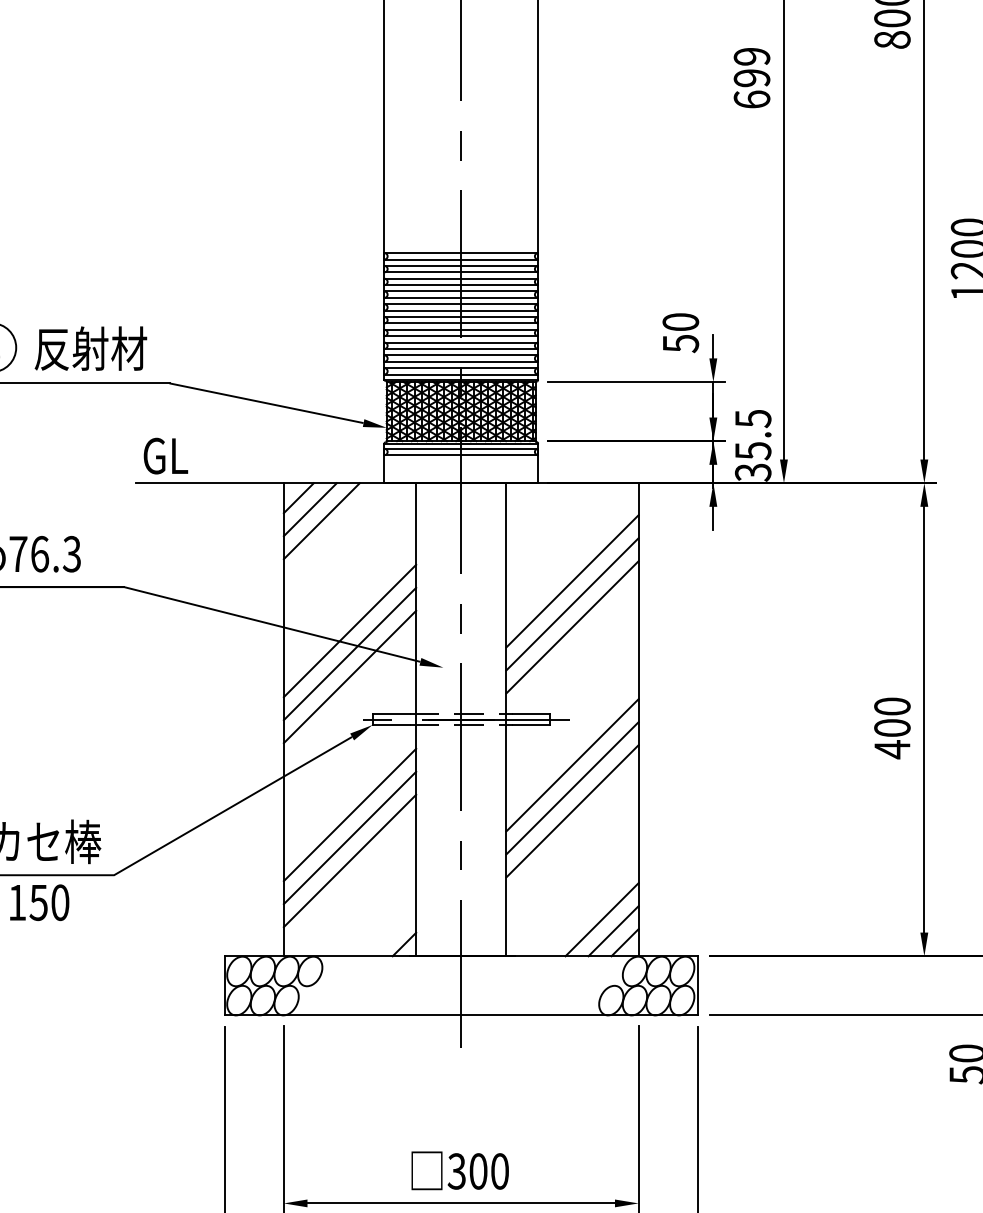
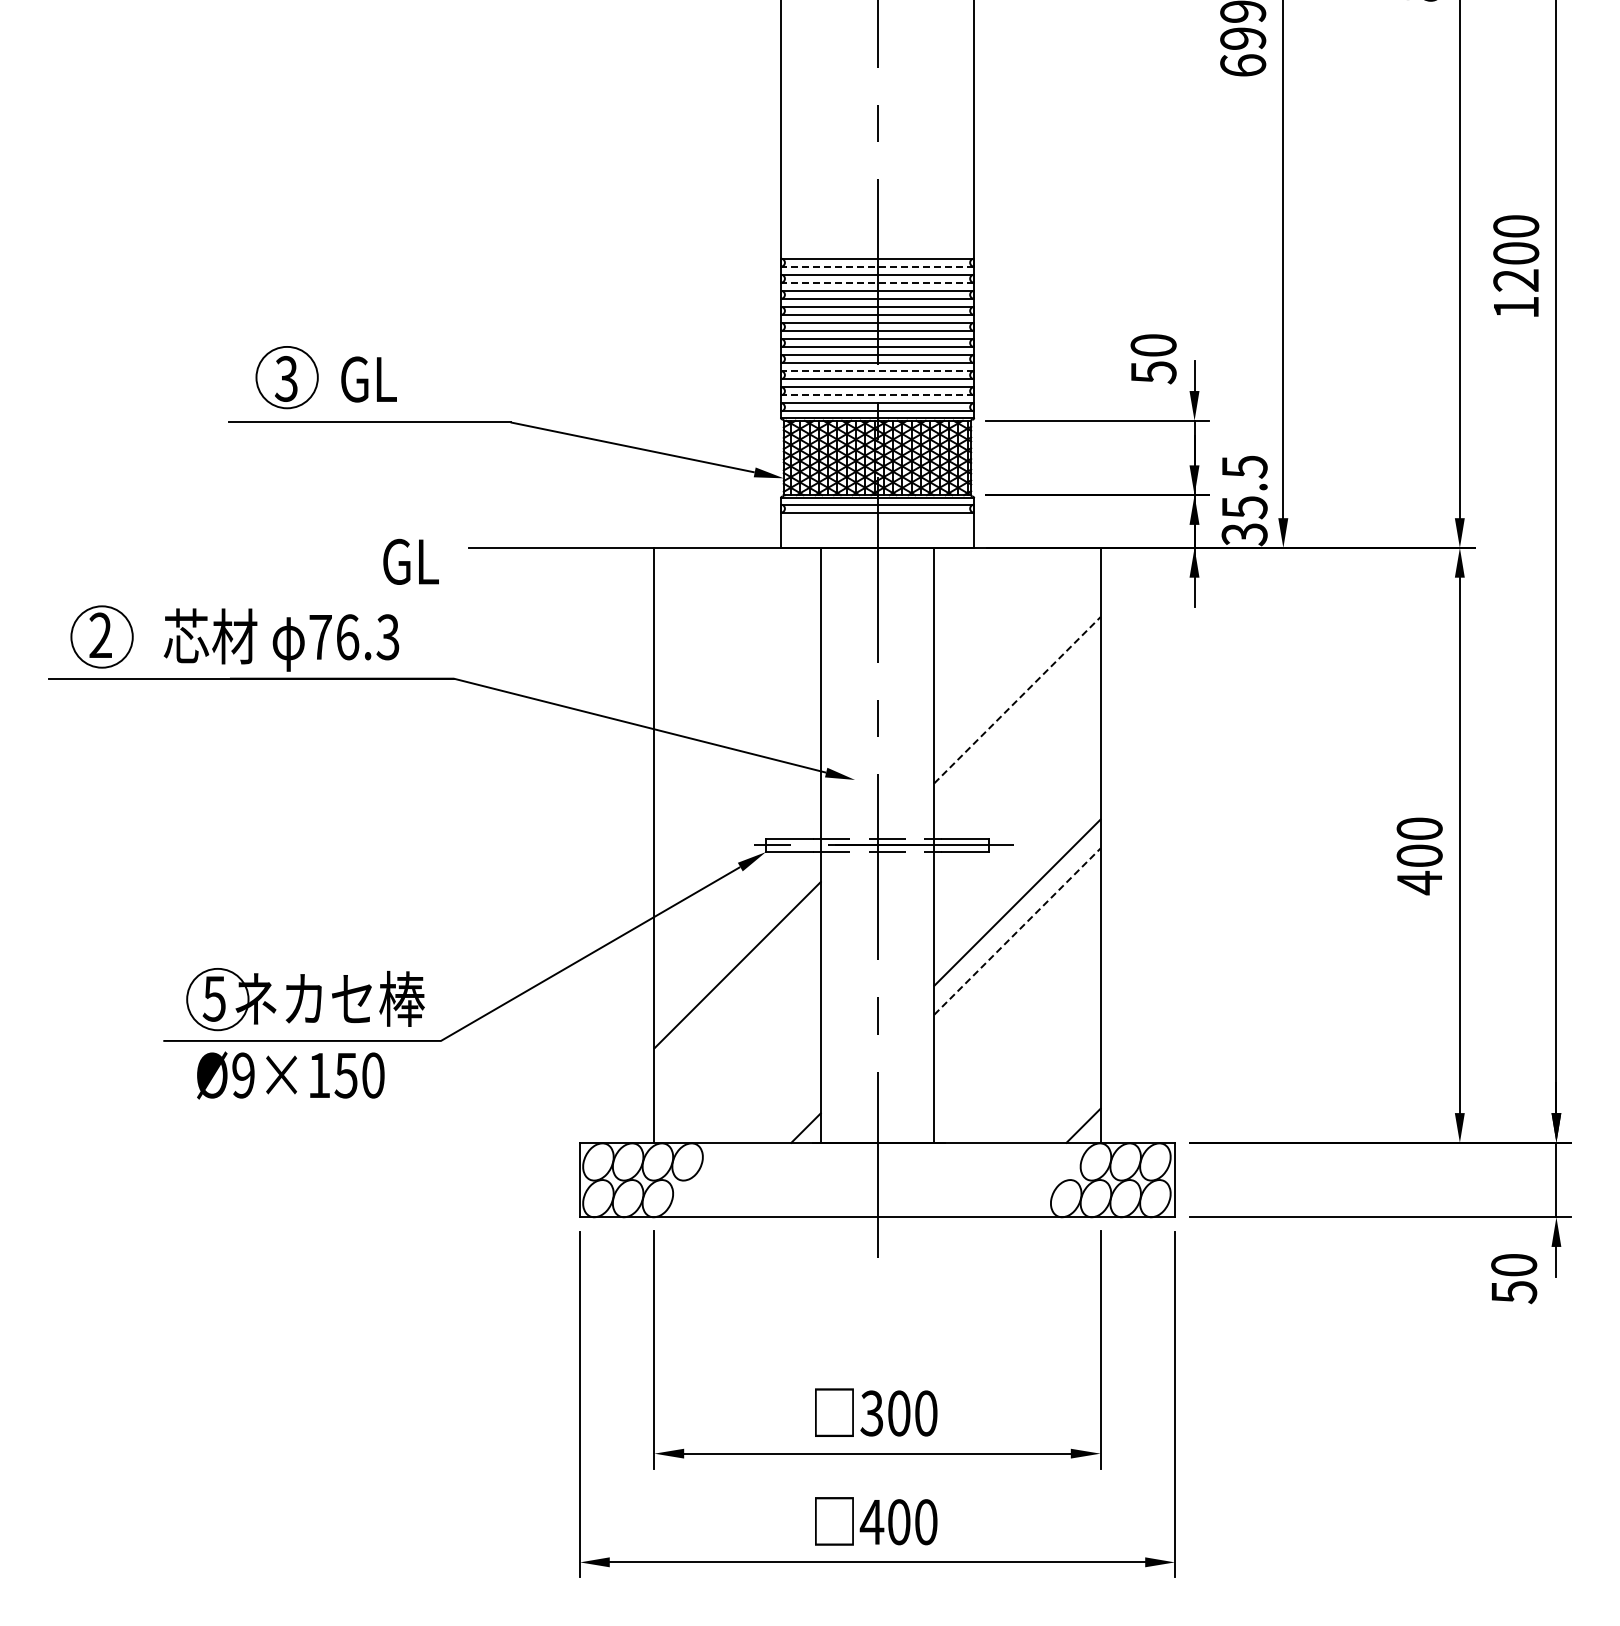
line: (461, 259) -> (877, 266), solid -> dashed
line: (461, 272) -> (877, 282), solid -> dashed
line: (461, 342) -> (877, 371), solid -> dashed
text: (90, 348) -> (411, 378), 反射材 -> GL
line: (461, 361) -> (877, 395), solid -> dashed
text: (165, 455) -> (410, 561), moved
line: (299, 497) -> (673, 566), removed
line: (310, 509) -> (687, 580), removed
line: (321, 521) -> (701, 595), removed
line: (572, 581) -> (1017, 671), removed
line: (572, 604) -> (1017, 700), solid -> dashed
line: (572, 626) -> (1017, 728), removed
line: (349, 630) -> (737, 733), removed
line: (349, 653) -> (737, 762), removed
line: (349, 676) -> (737, 791), removed
line: (572, 788) -> (1017, 931), solid -> dashed
line: (572, 811) -> (1017, 960), removed
line: (349, 837) -> (737, 993), removed
line: (349, 860) -> (737, 1022), removed
line: (602, 919) -> (1054, 1096), removed
line: (613, 930) -> (1068, 1110), removed

